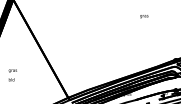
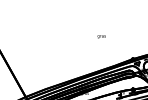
text: (144, 16) -> (101, 36), moved

